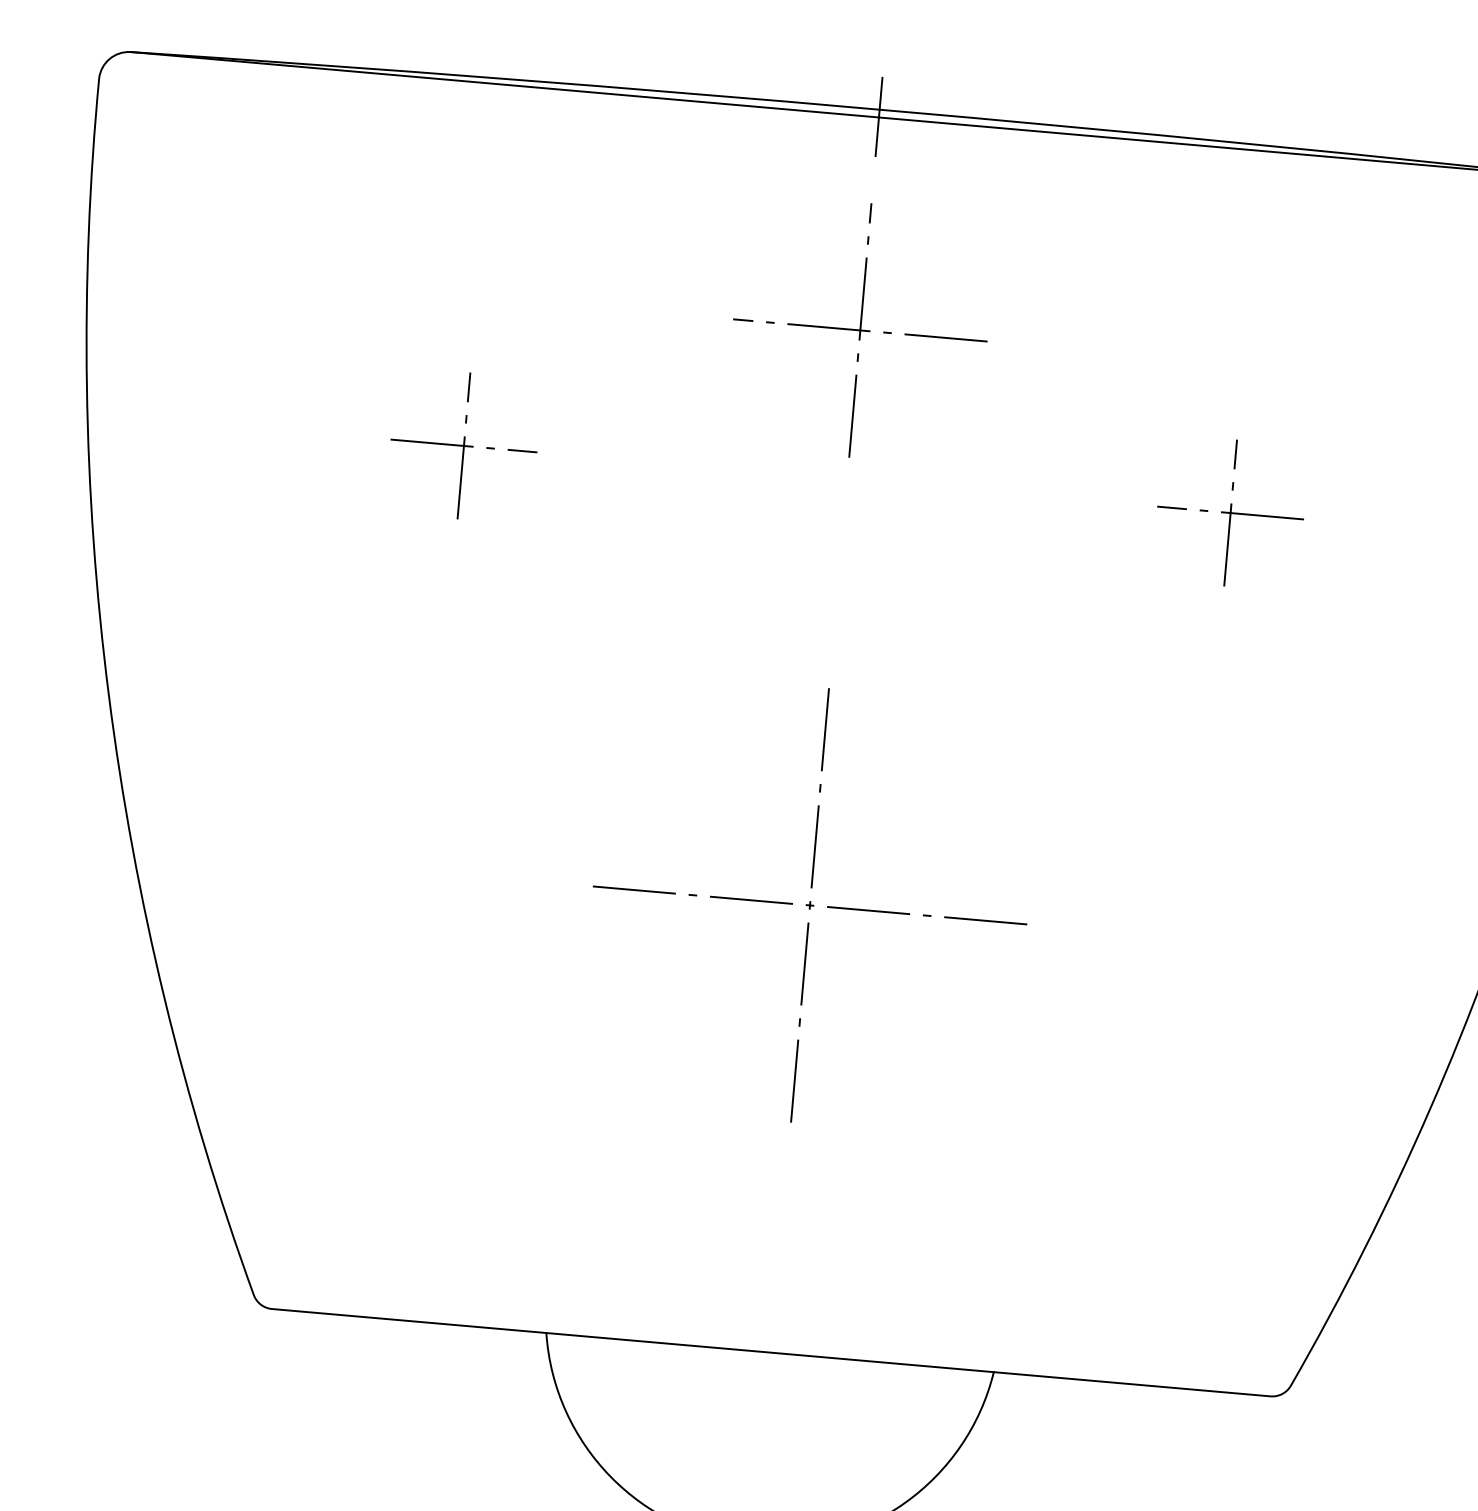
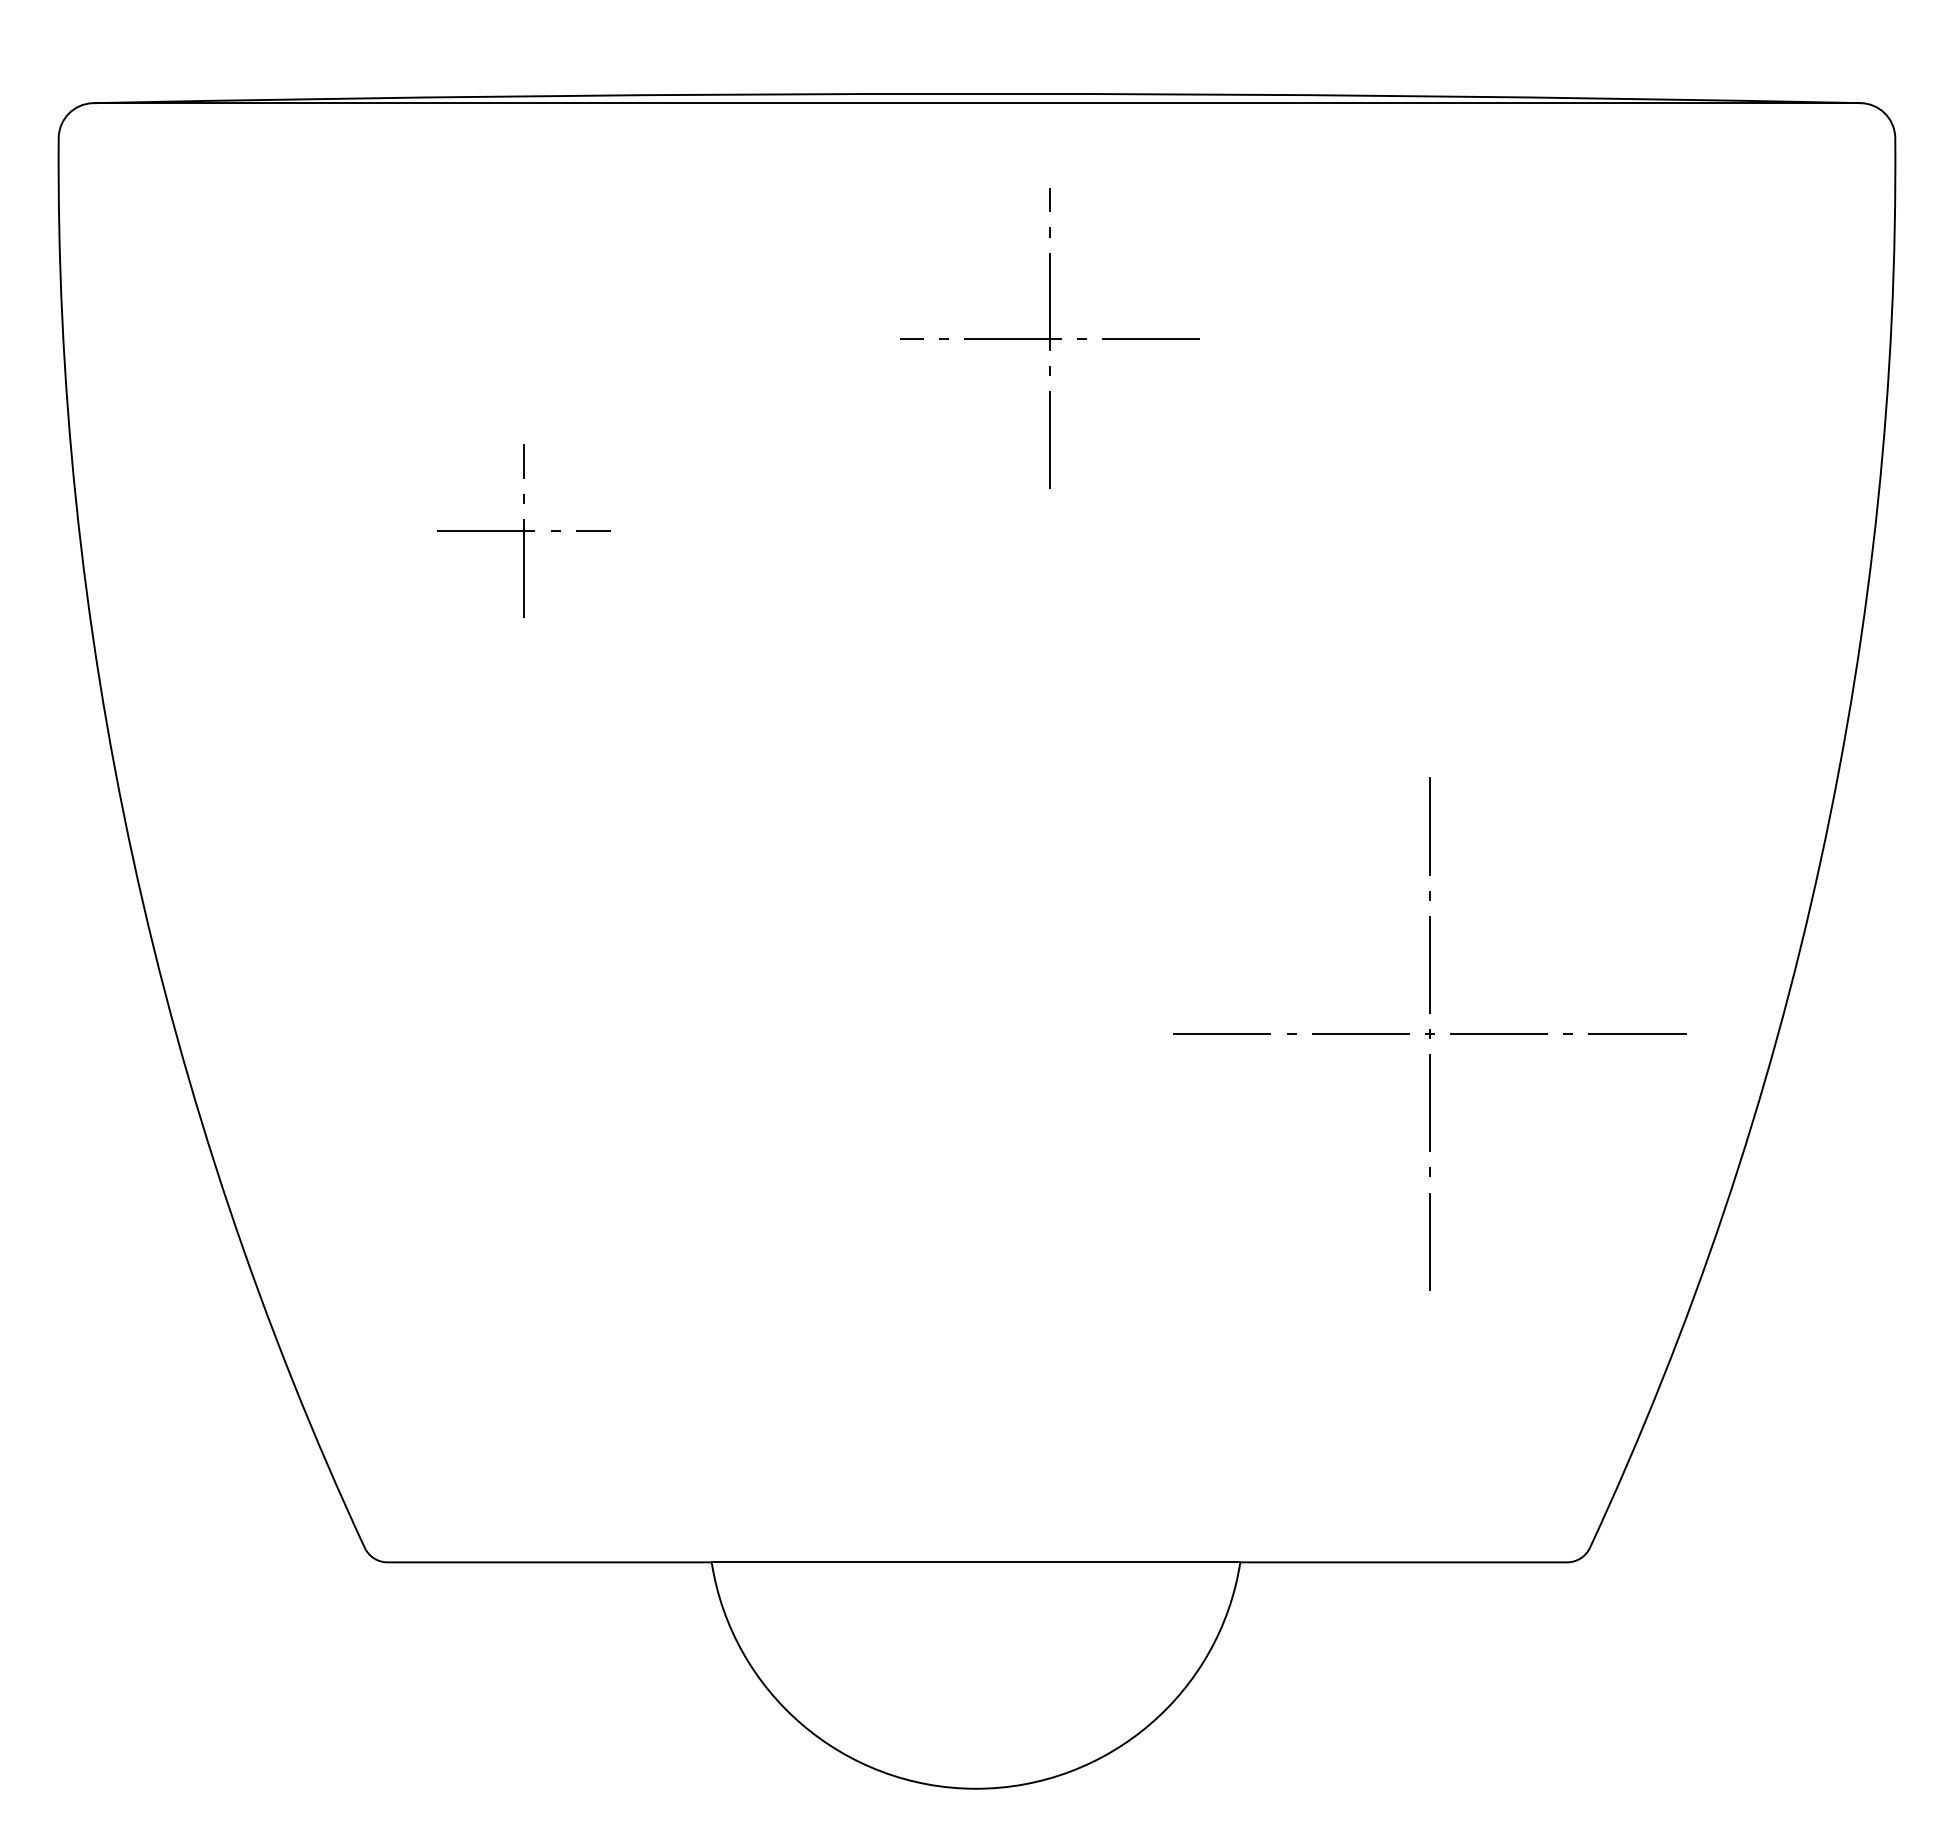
line: (878, 116) -> (976, 102), removed
part: (859, 330) -> (1049, 338), moved
part: (1230, 512) -> (1429, 530), removed
part: (809, 904) -> (1429, 1033), moved

